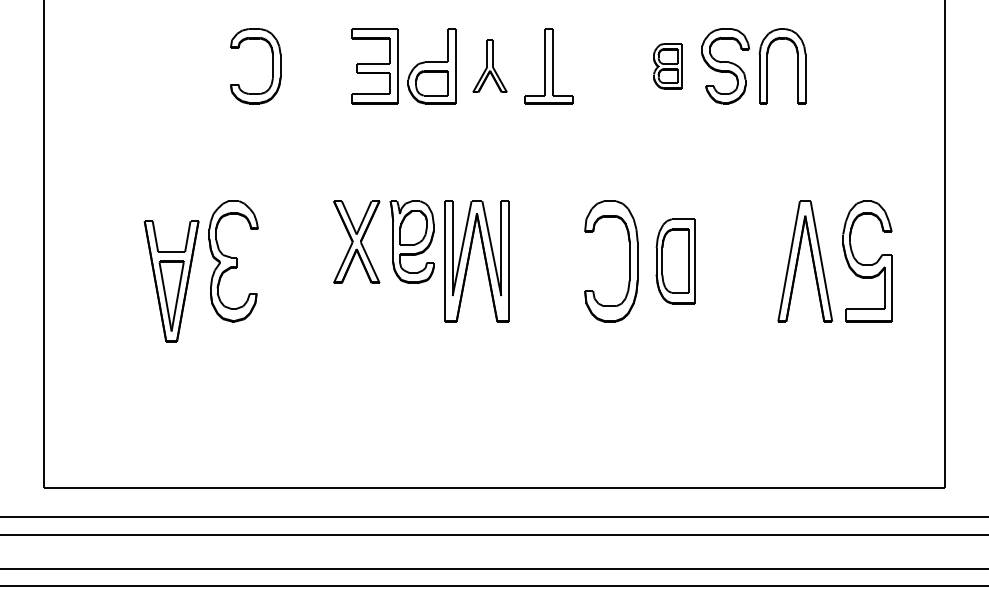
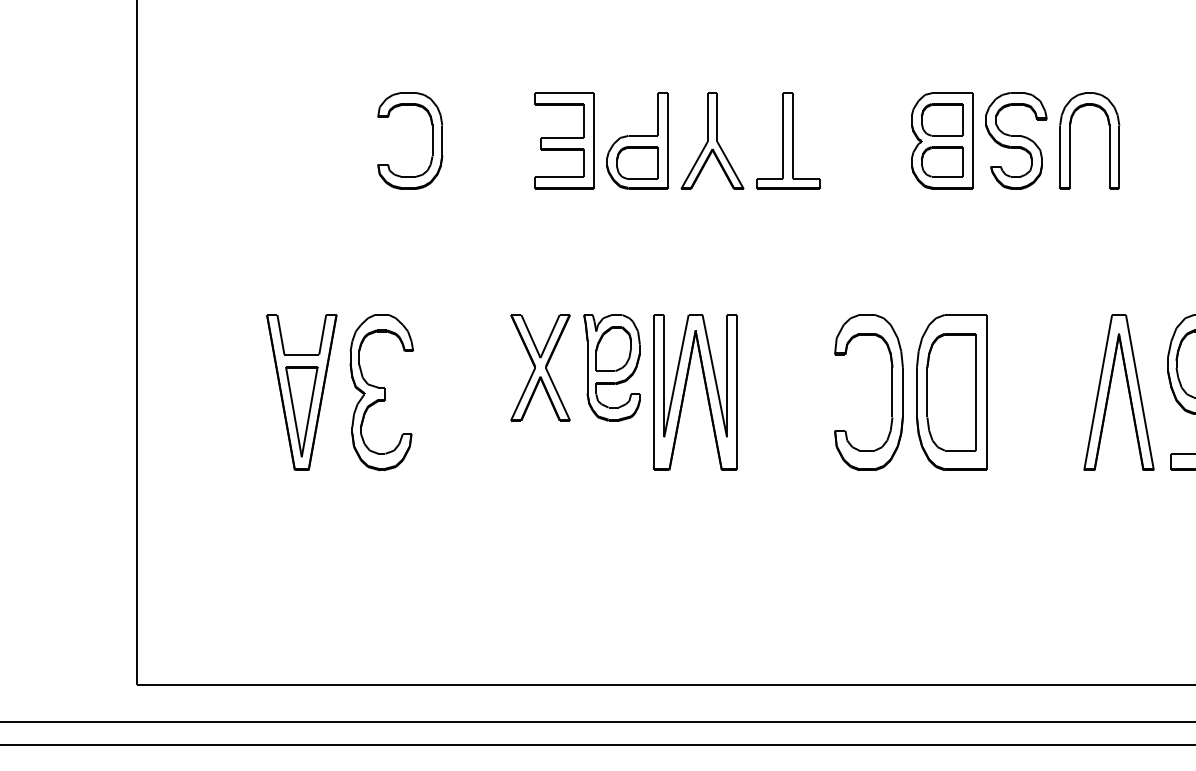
part: (489, 66) -> (711, 141), size x1.43
part: (667, 66) -> (941, 141), size x1.67
part: (675, 261) -> (951, 392), size x1.43
part: (171, 281) -> (301, 392), moved

